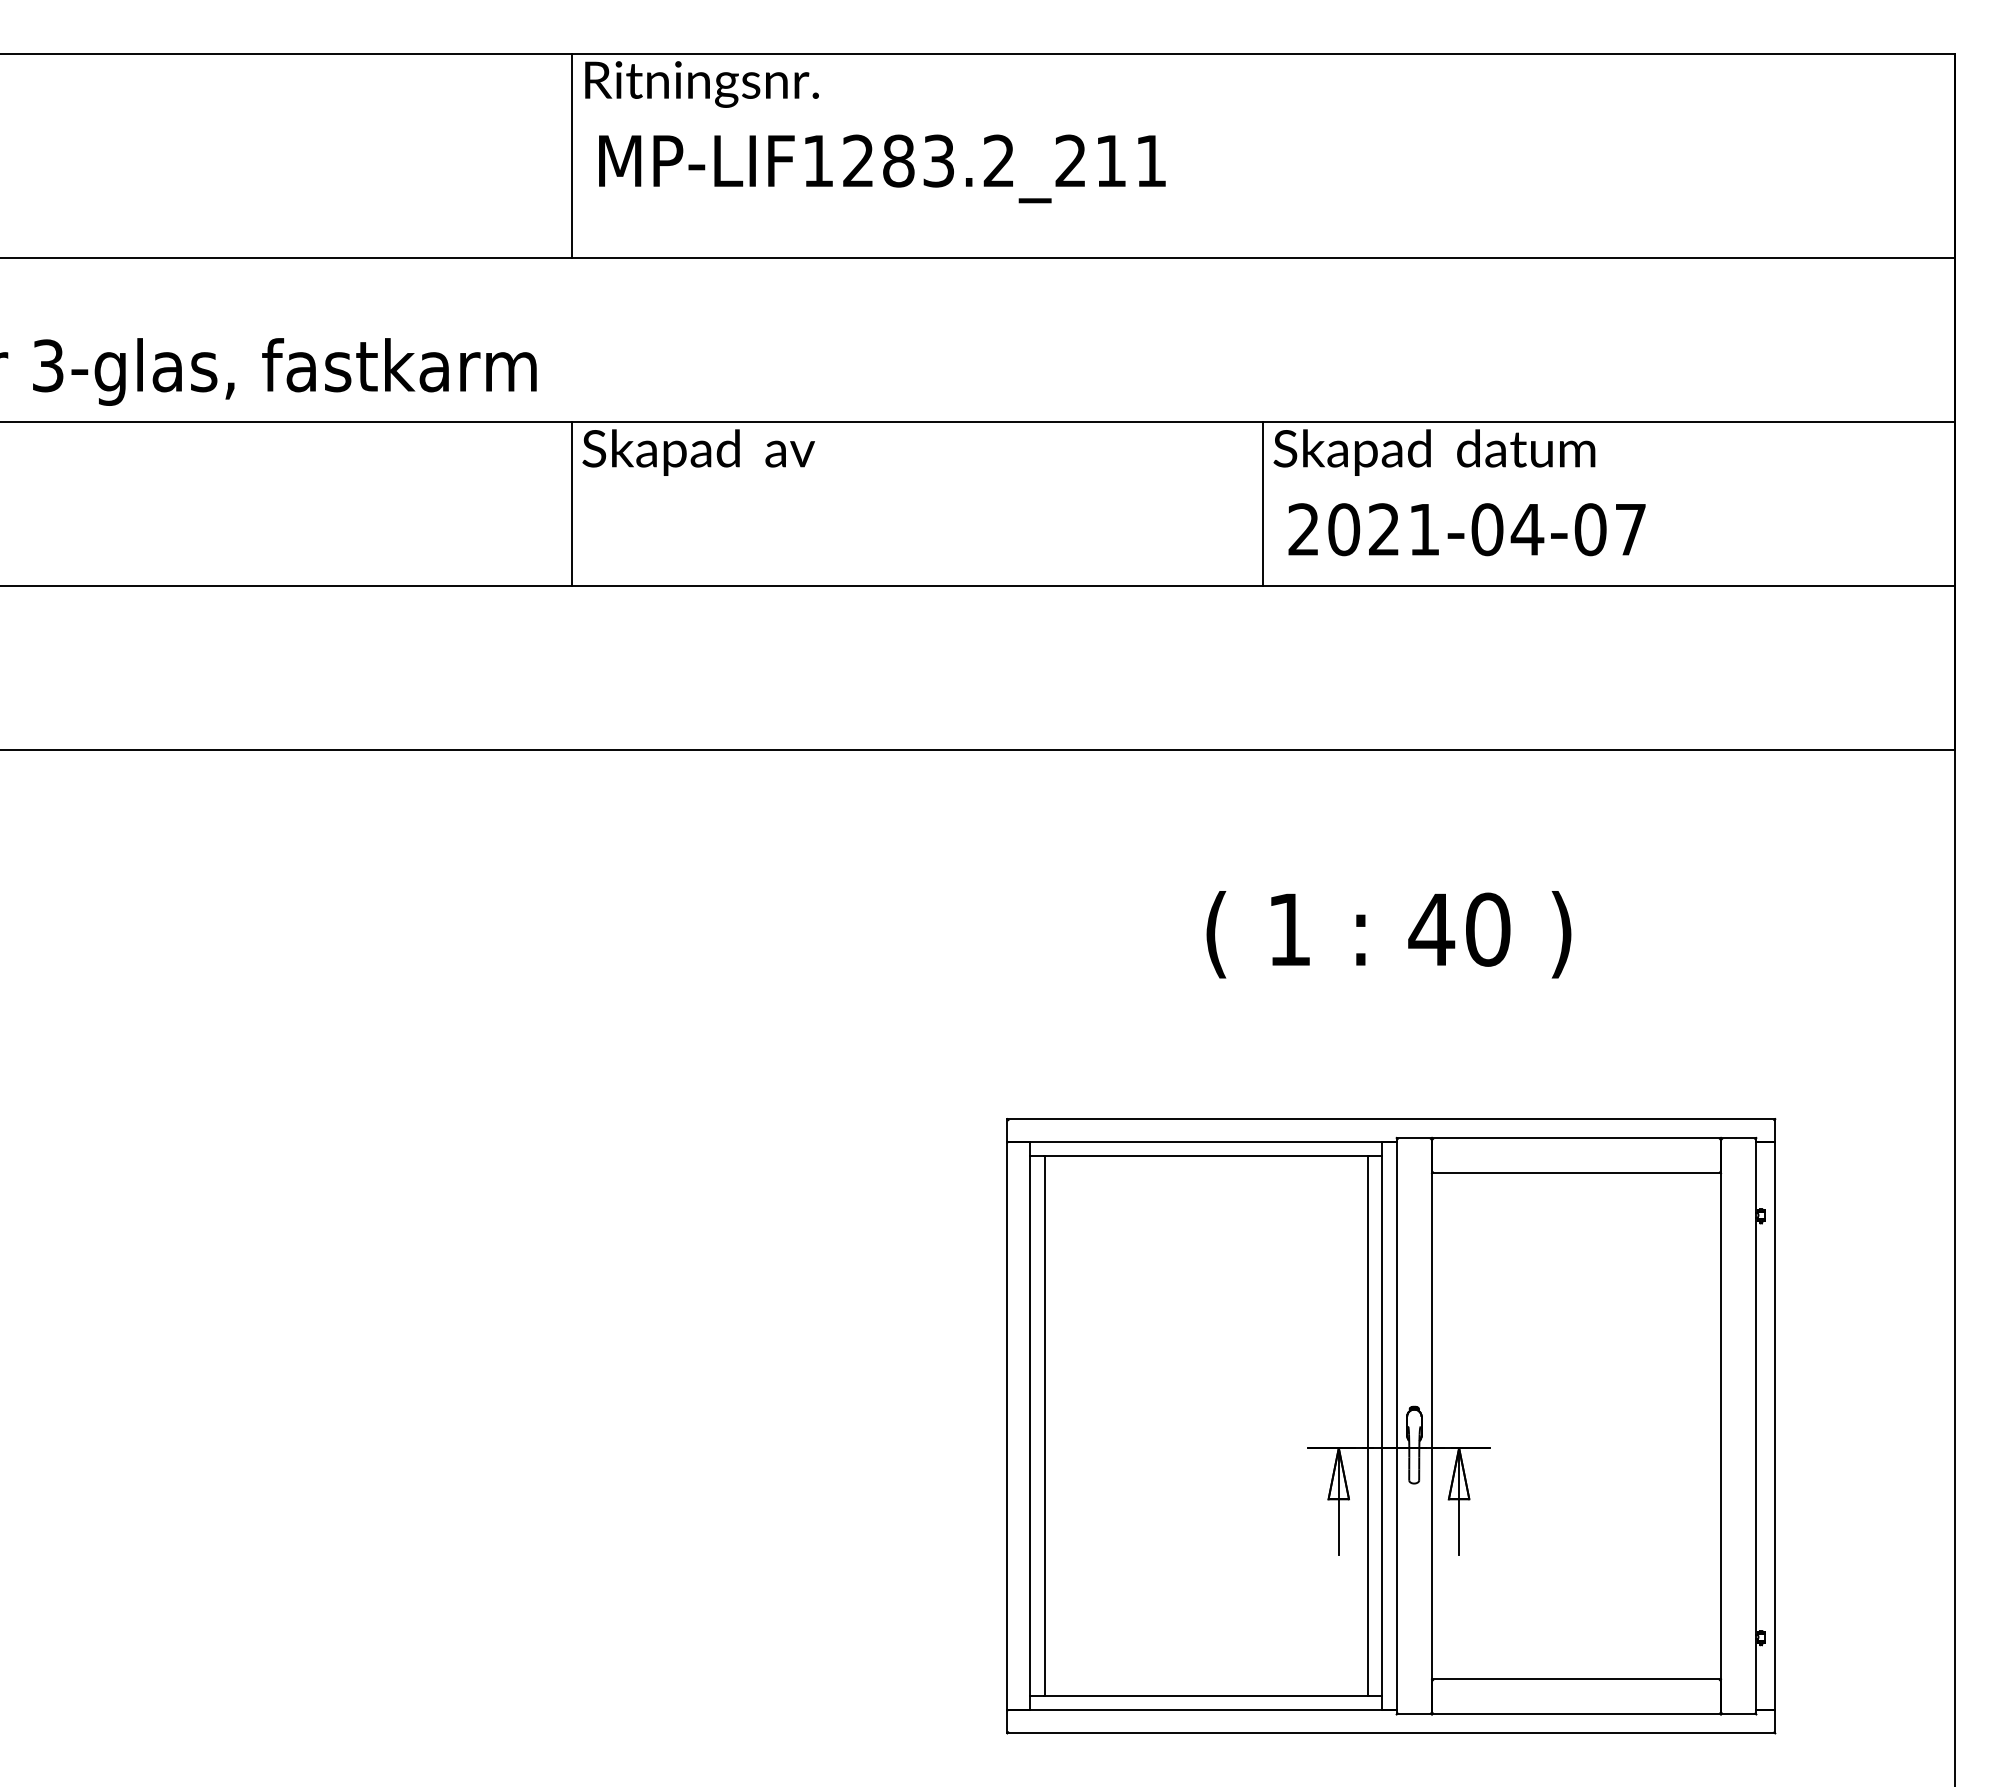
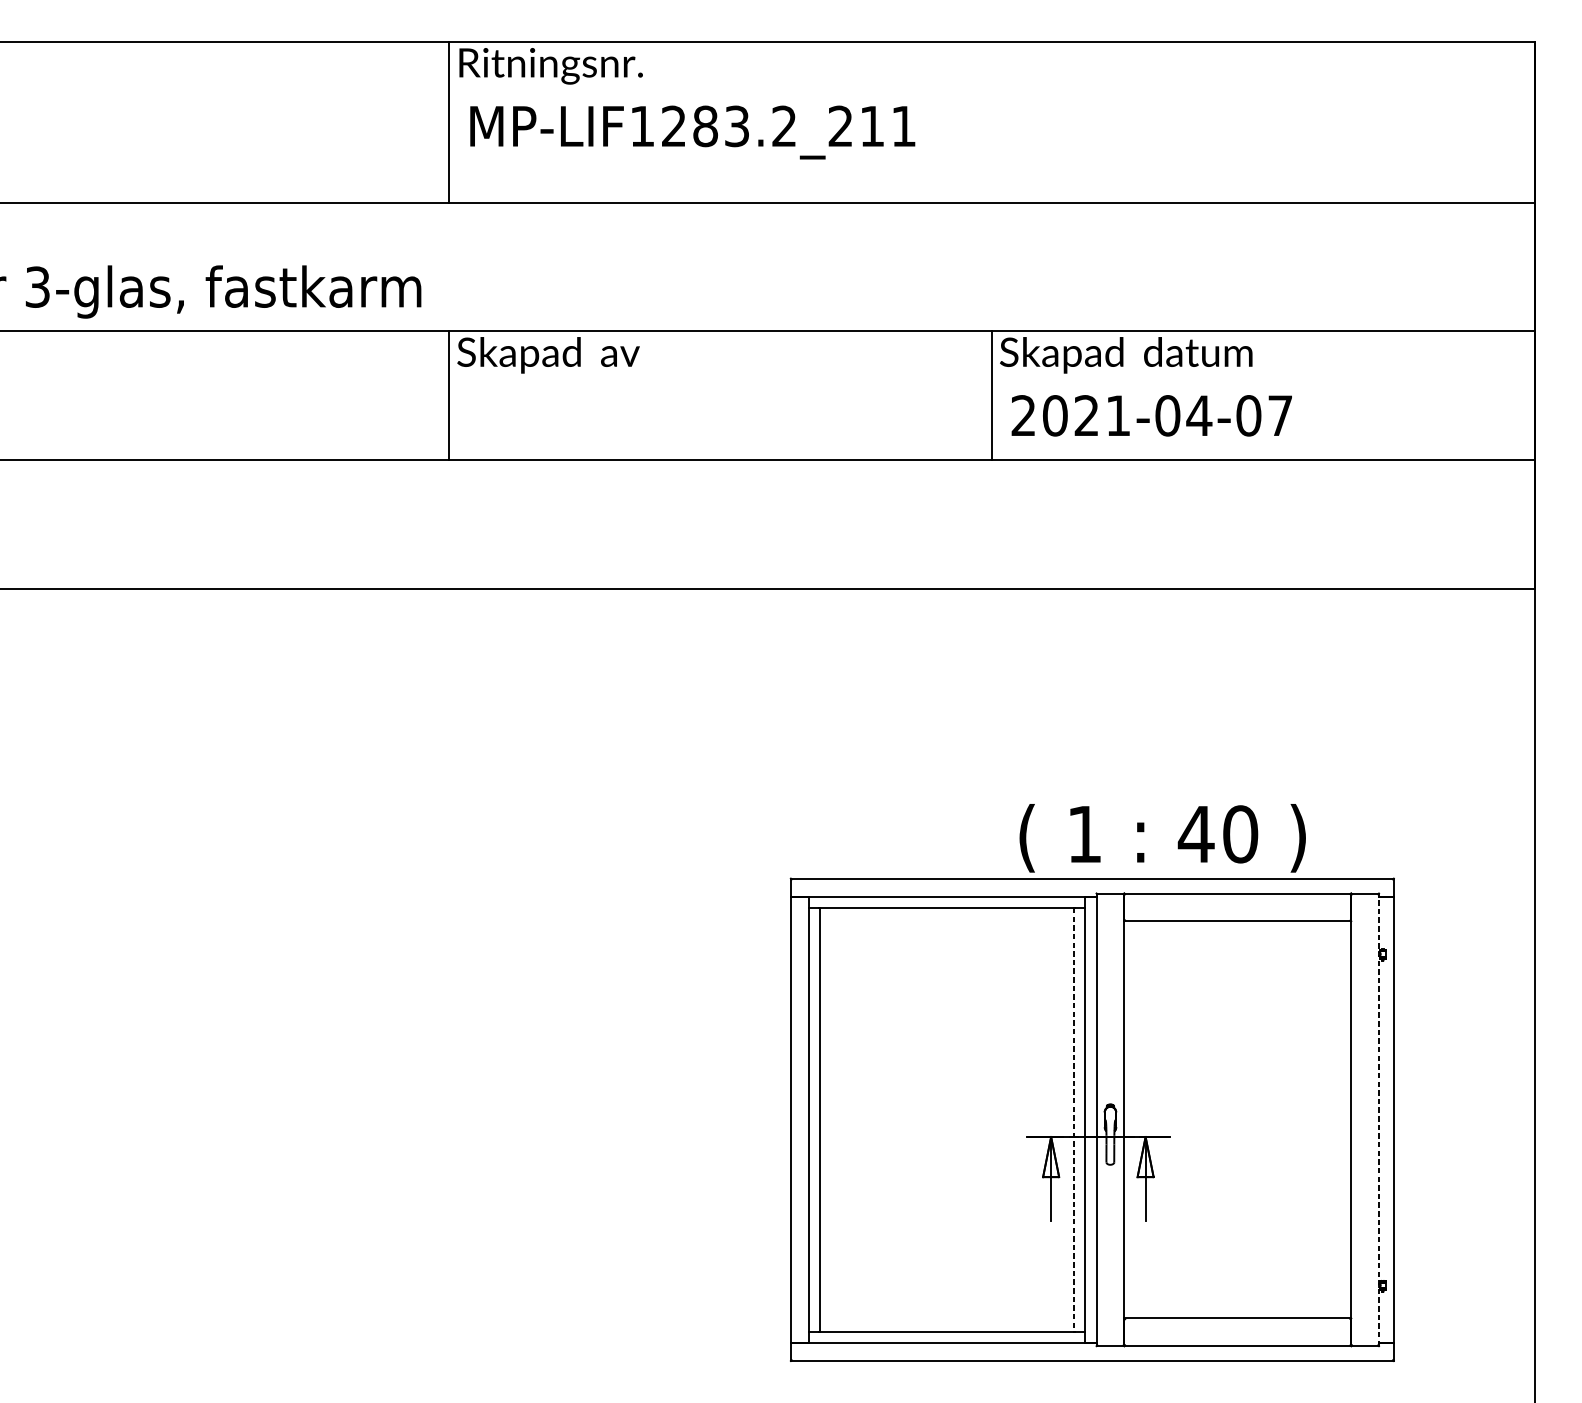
text: (1388, 934) -> (1162, 838), moved
line: (1756, 1425) -> (1379, 1119), solid -> dashed
line: (1367, 1426) -> (1073, 1120), solid -> dashed

